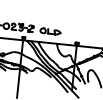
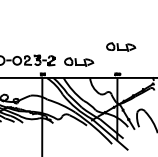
part: (81, 23) -> (121, 46), added

